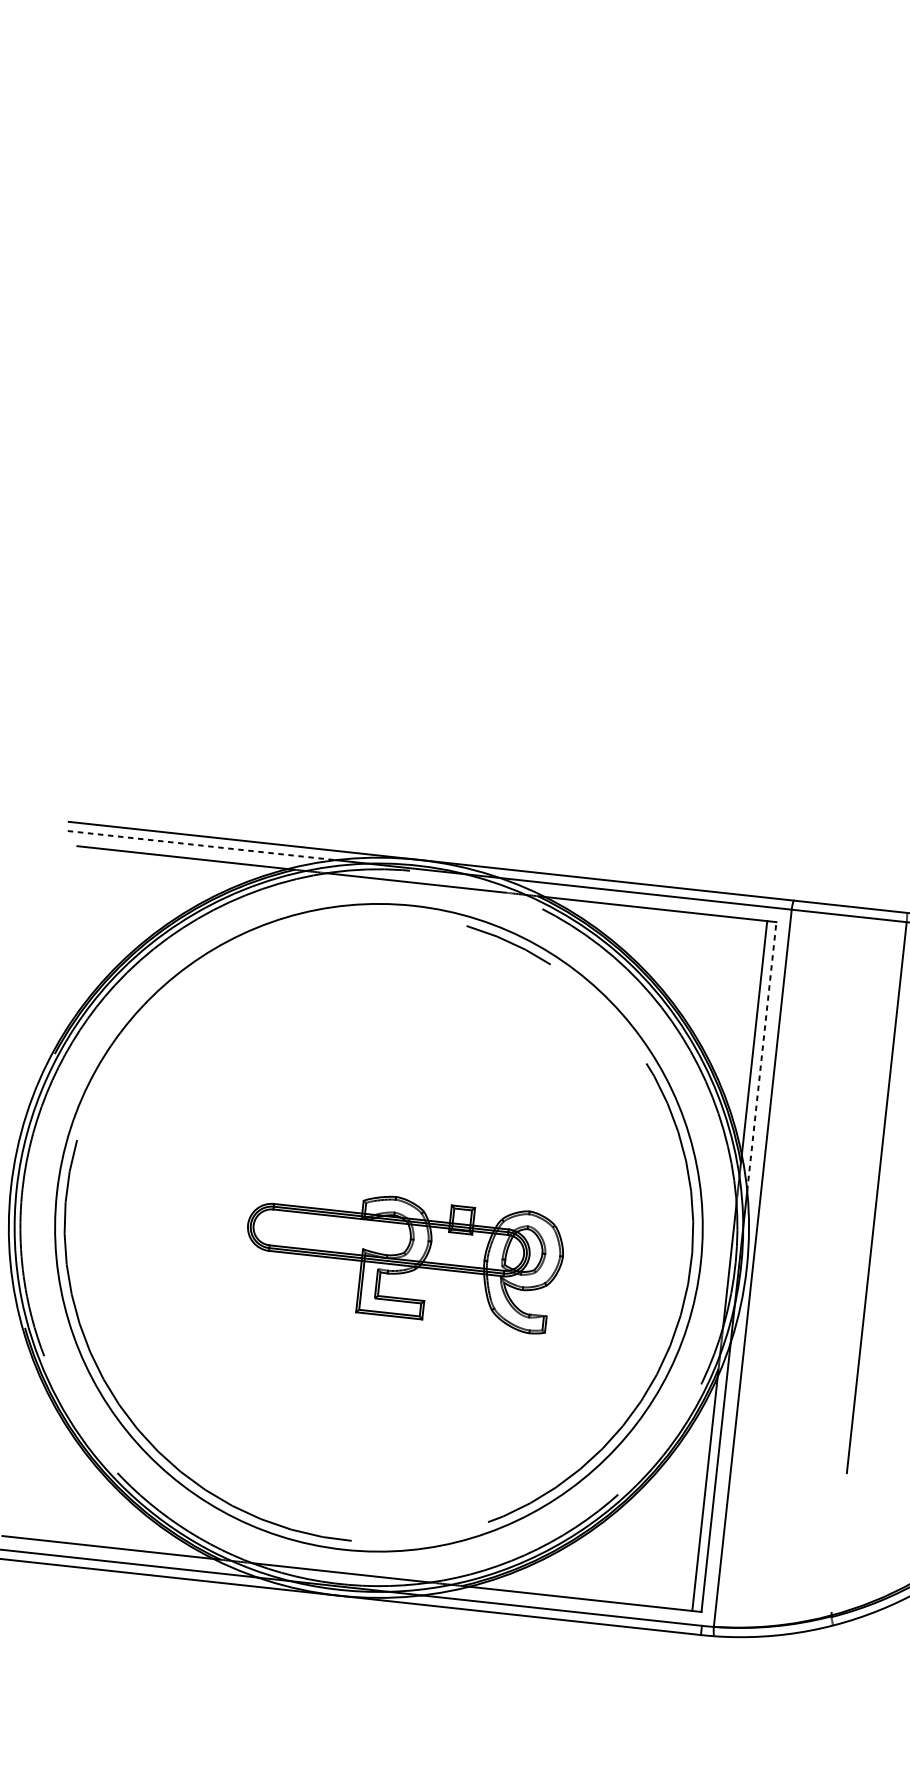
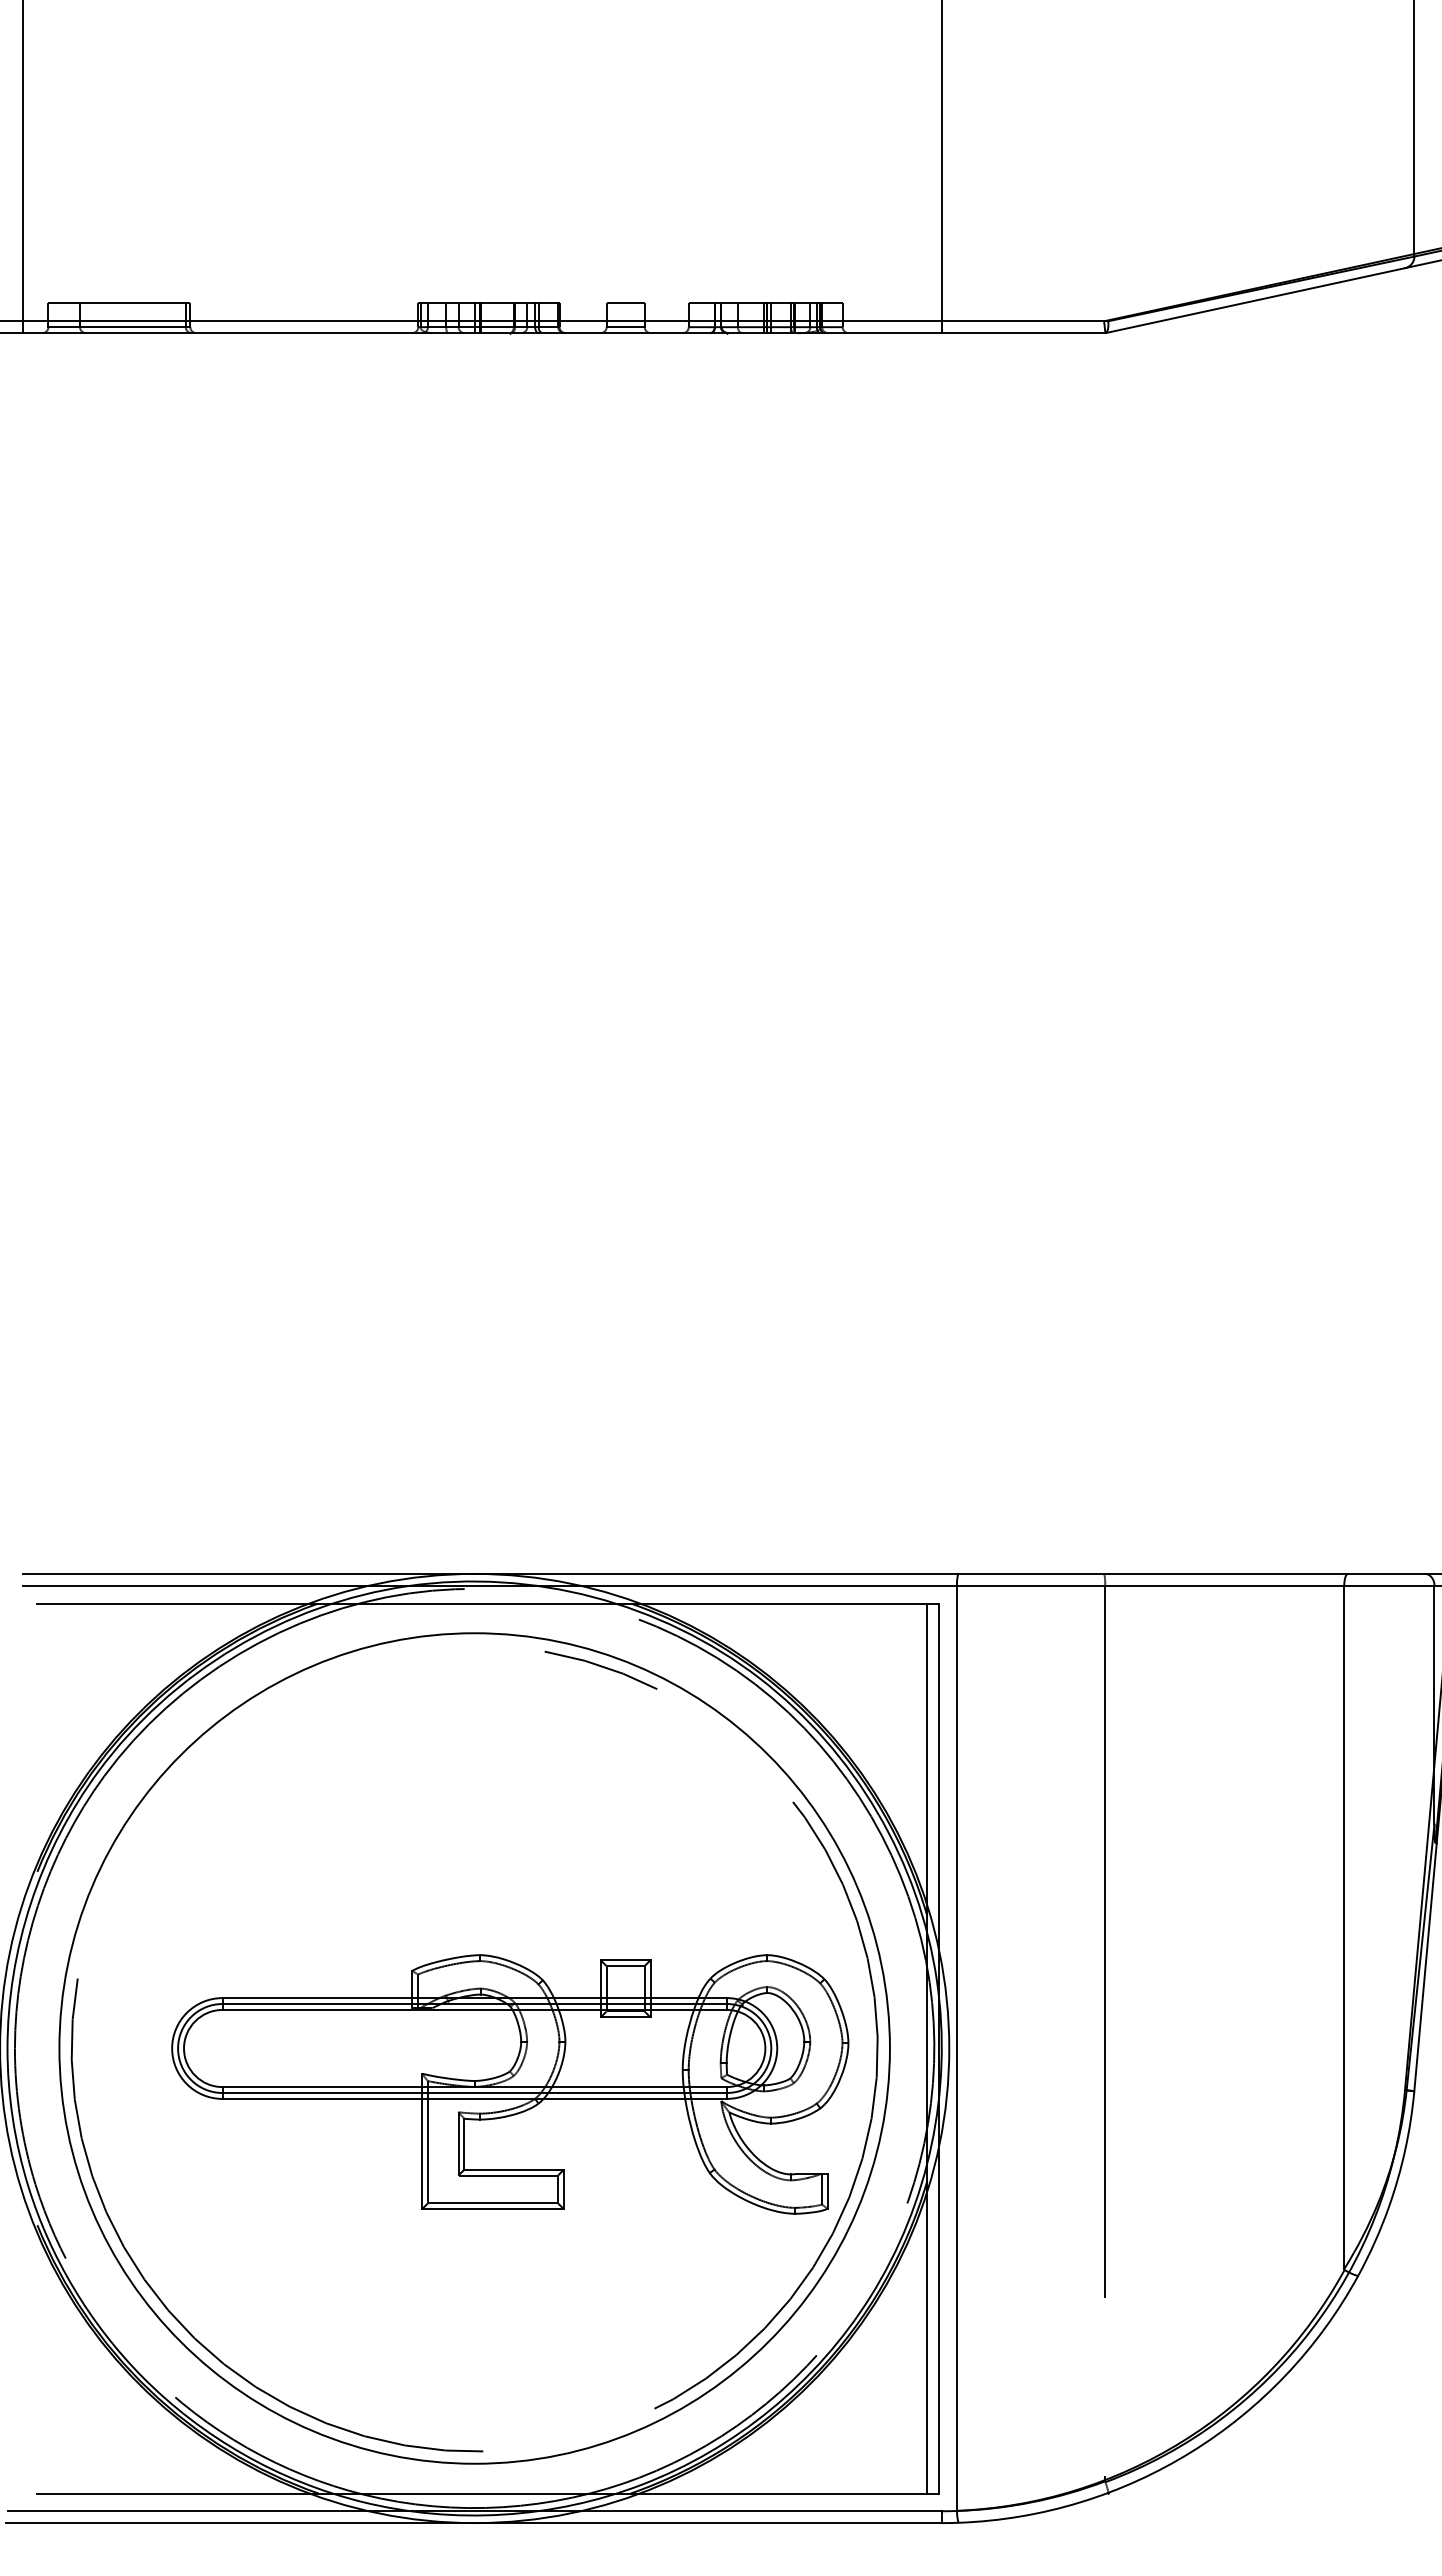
line: (202, 845) -> (196, 1585), dashed -> solid
line: (762, 1056) -> (939, 1777), dashed -> solid
part: (403, 1258) -> (510, 2084), size x1.67

